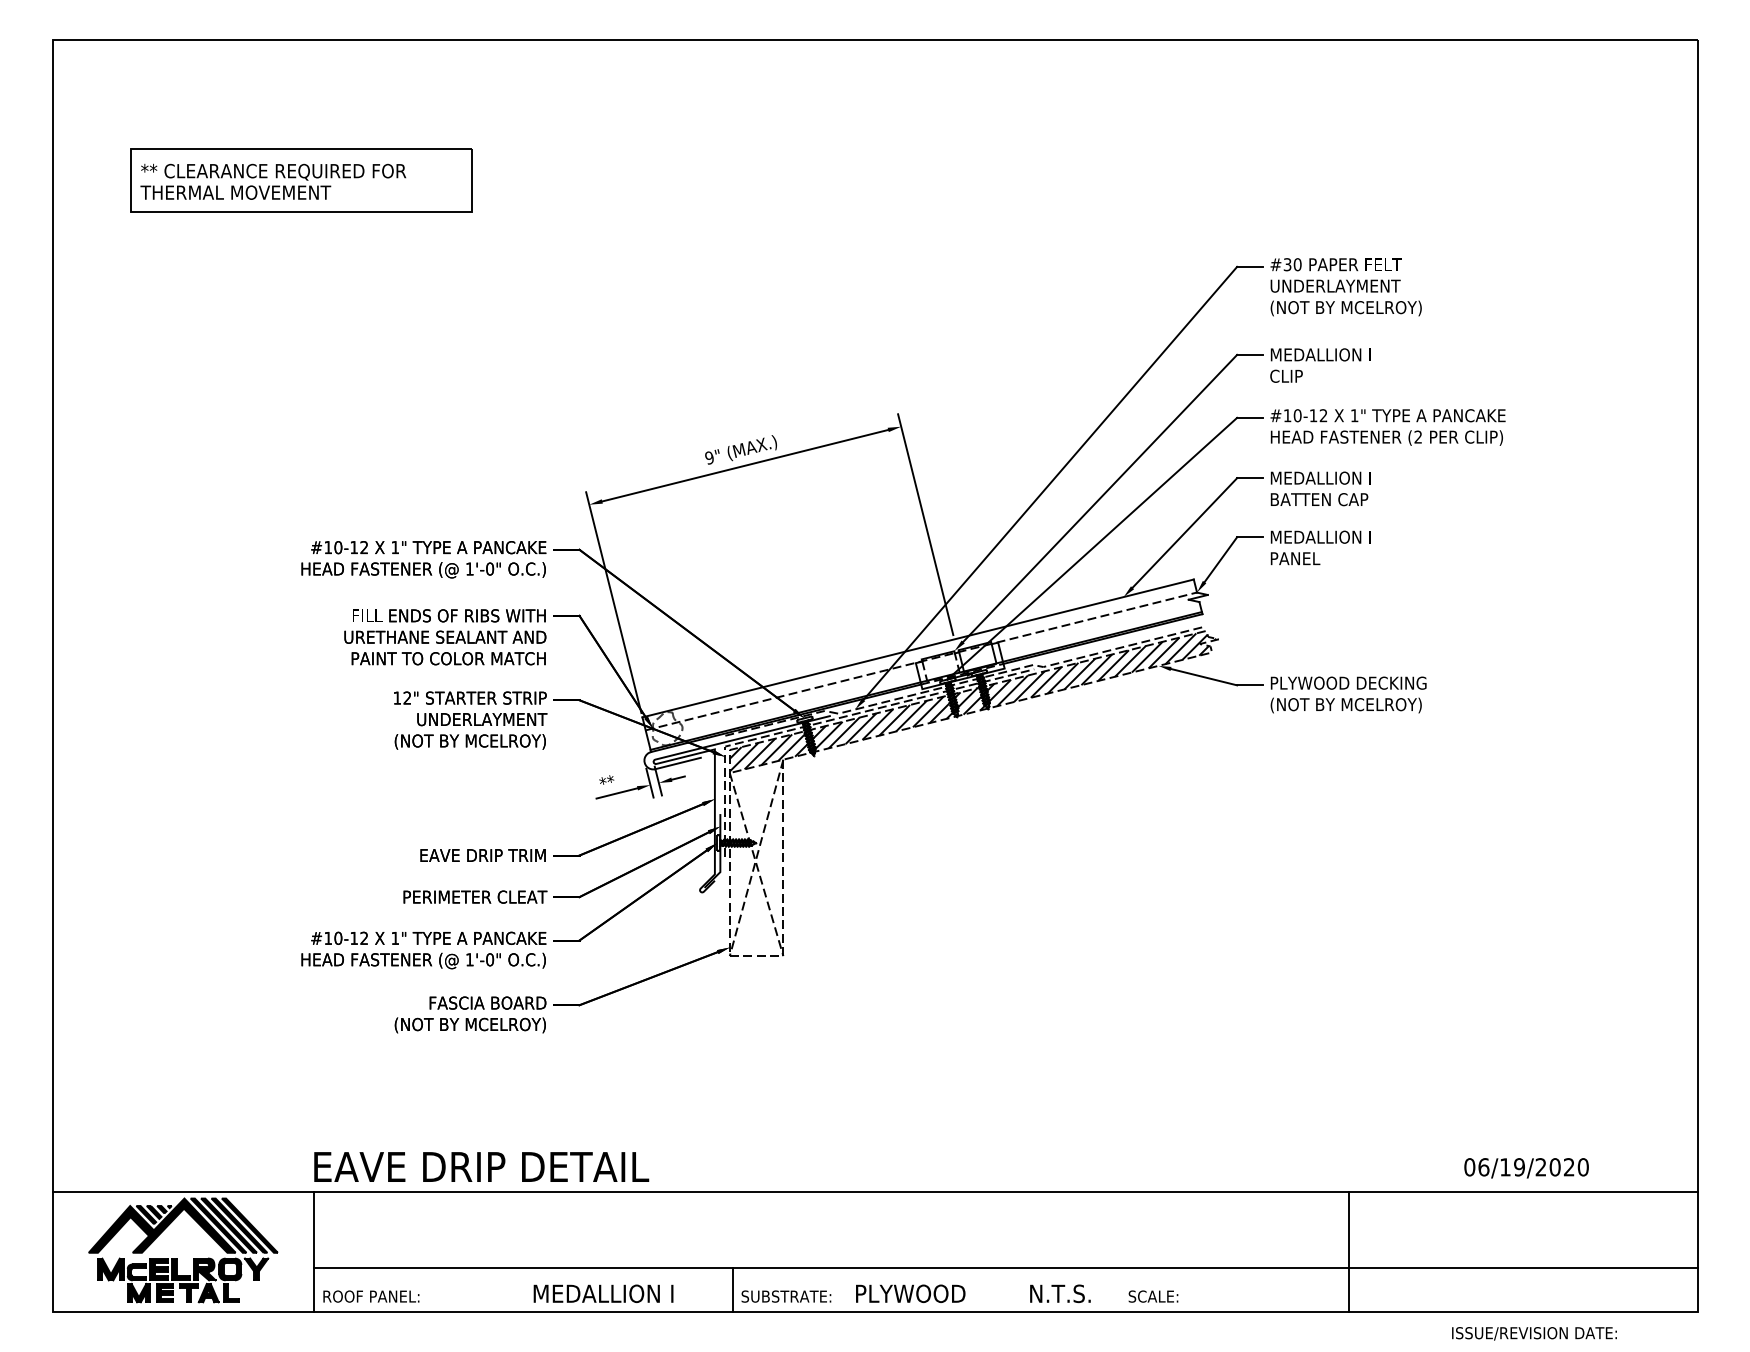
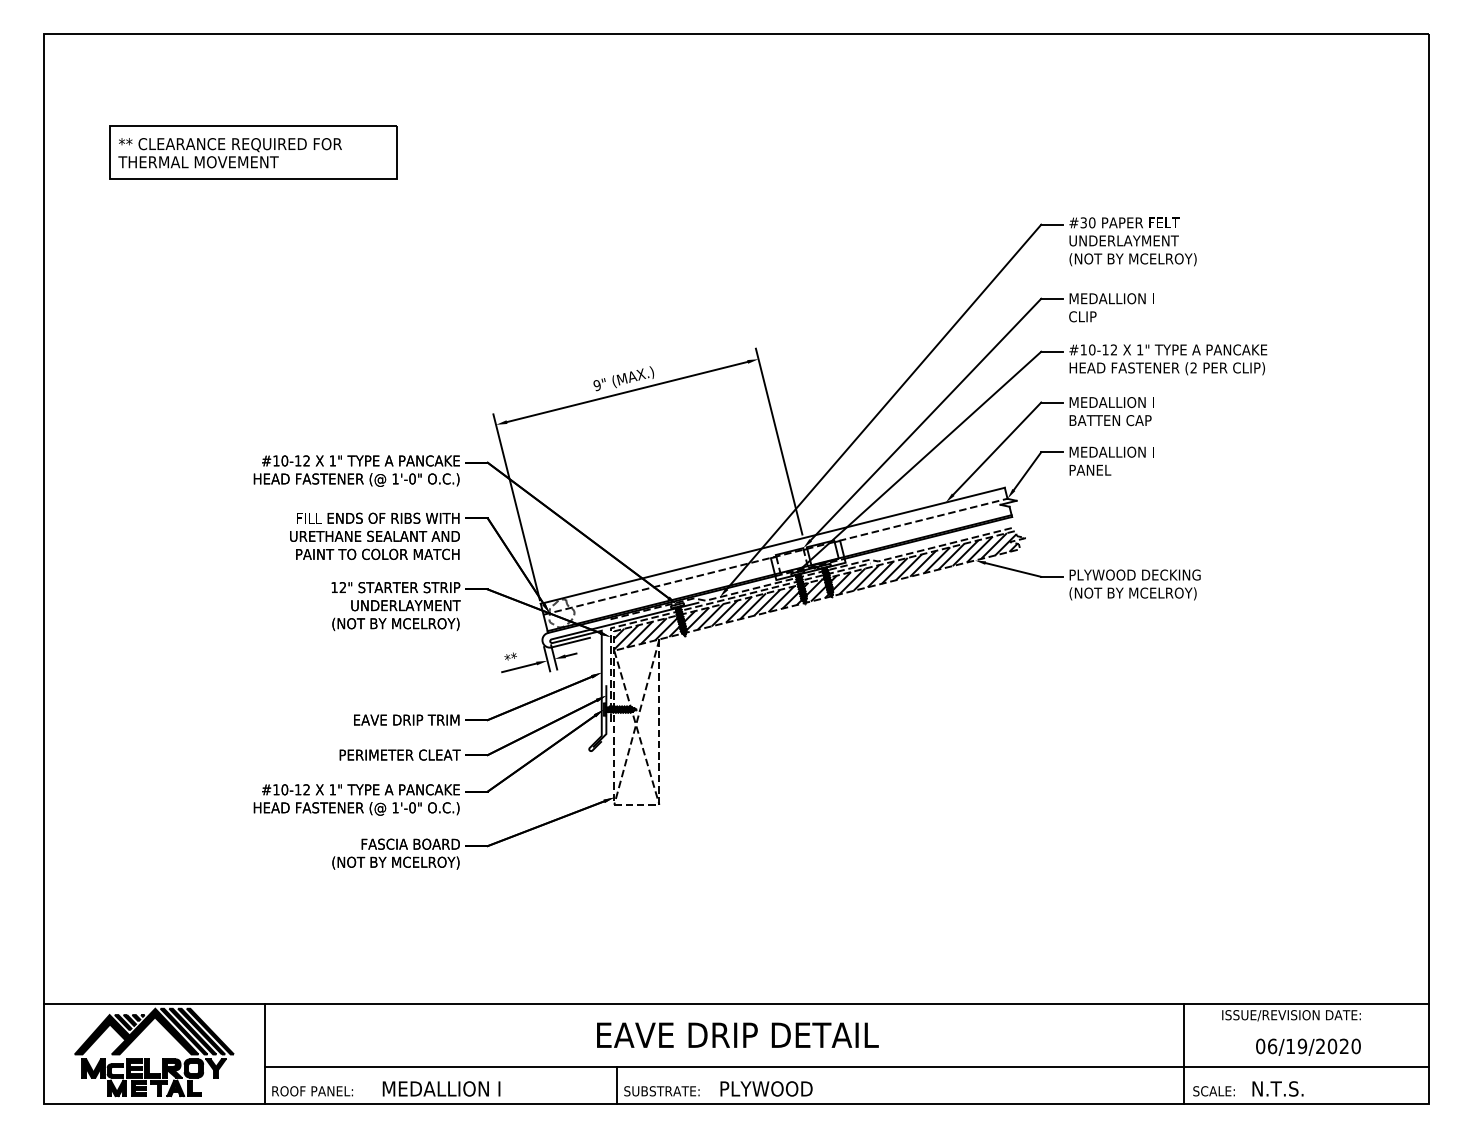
text: (481, 1166) -> (737, 1034), moved
text: (1526, 1168) -> (1308, 1047), moved
line: (1349, 1251) -> (1184, 1053), moved
text: (603, 1293) -> (441, 1088), moved
text: (1060, 1293) -> (1278, 1088), moved
text: (1153, 1296) -> (1214, 1091), moved
text: (1534, 1333) -> (1291, 1015), moved

